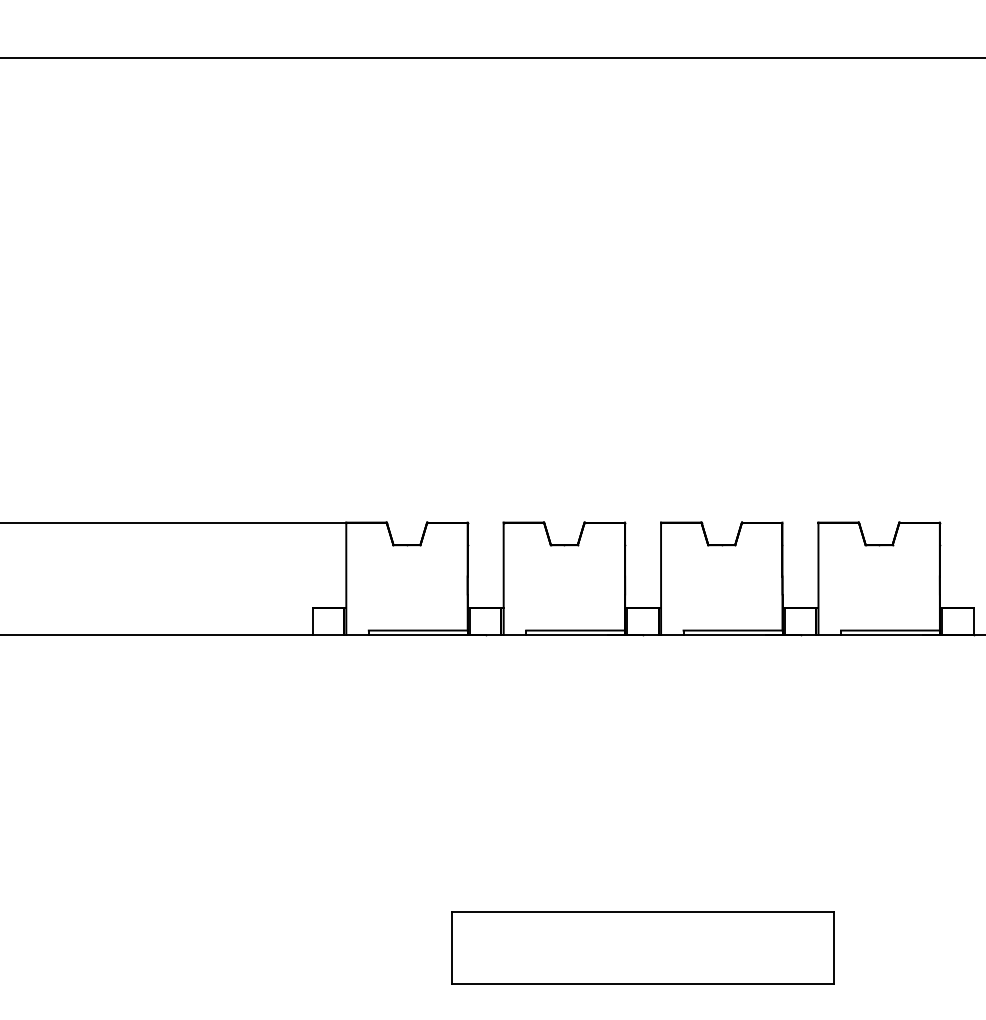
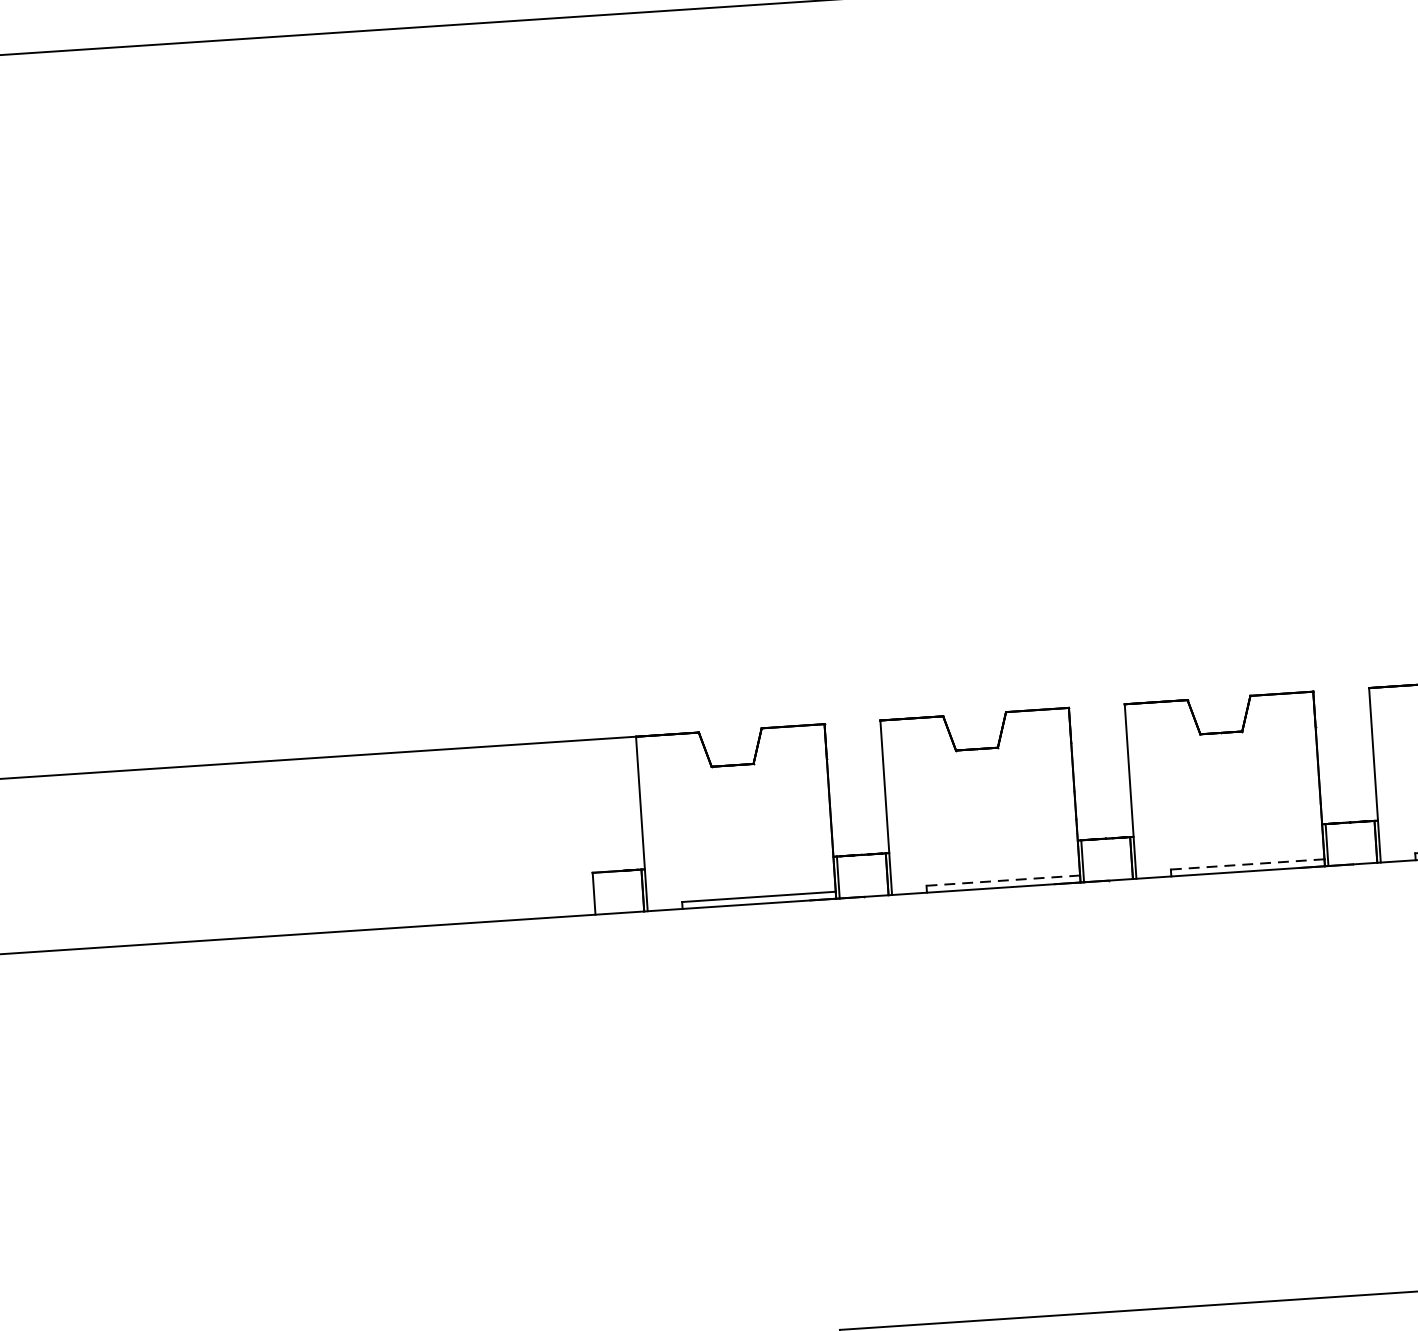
line: (576, 630) -> (1004, 880), solid -> dashed
line: (733, 630) -> (1248, 864), solid -> dashed

